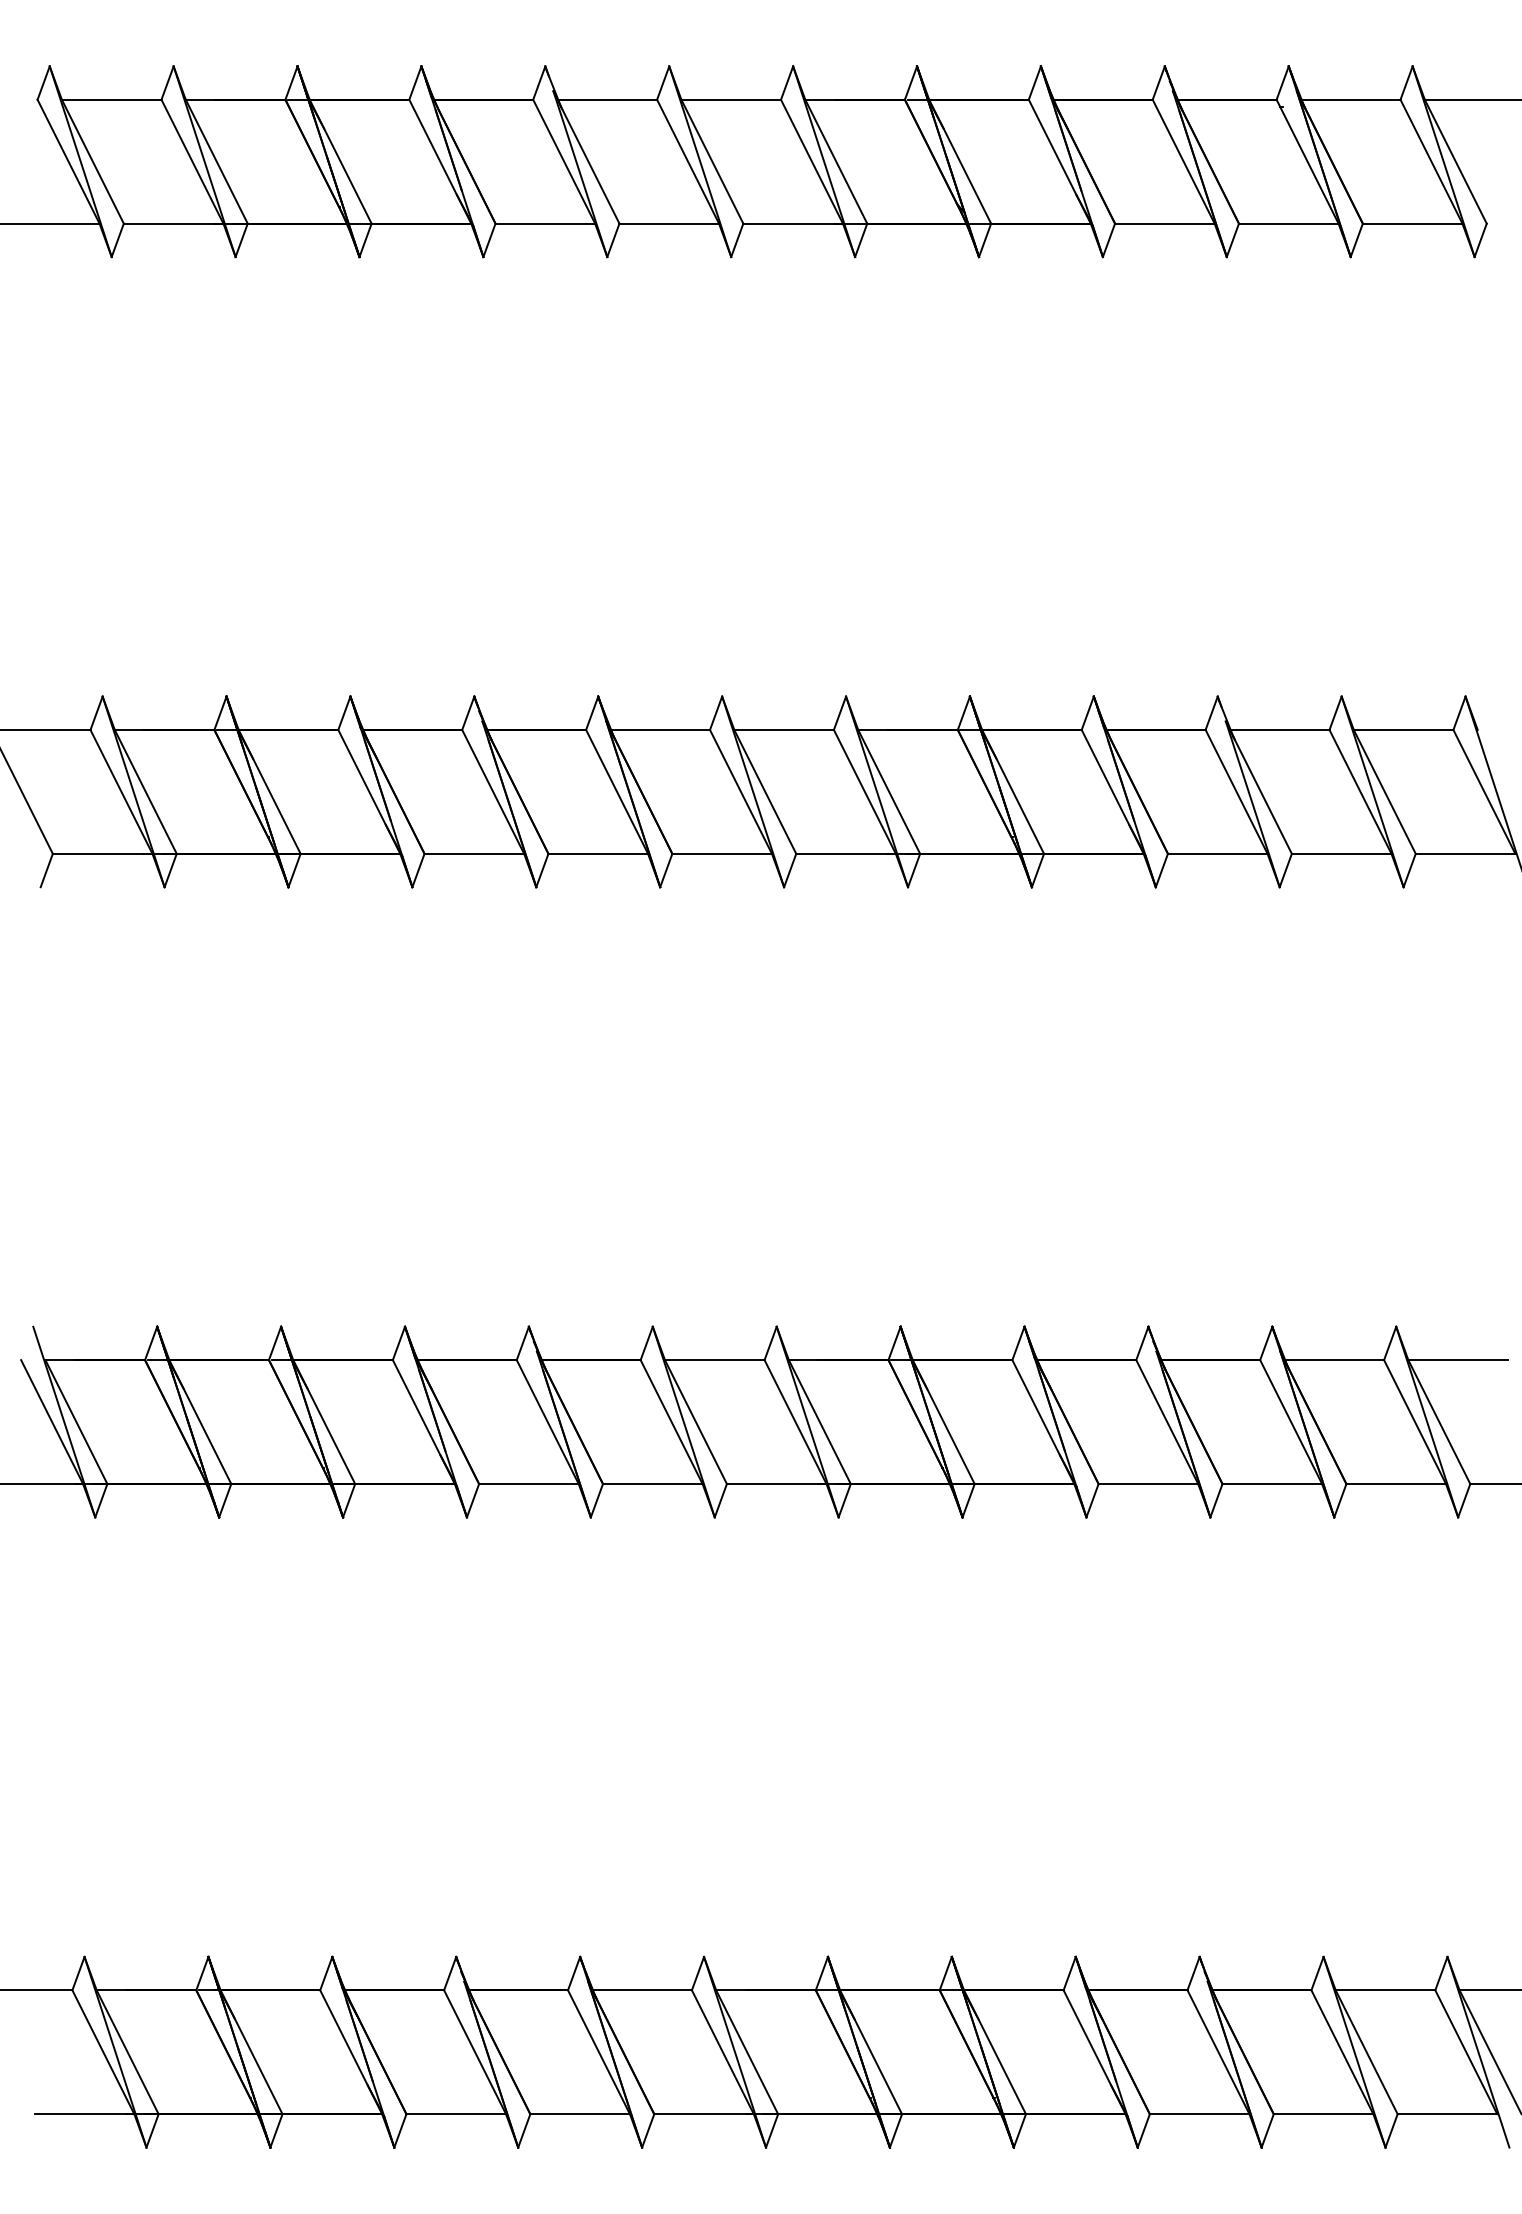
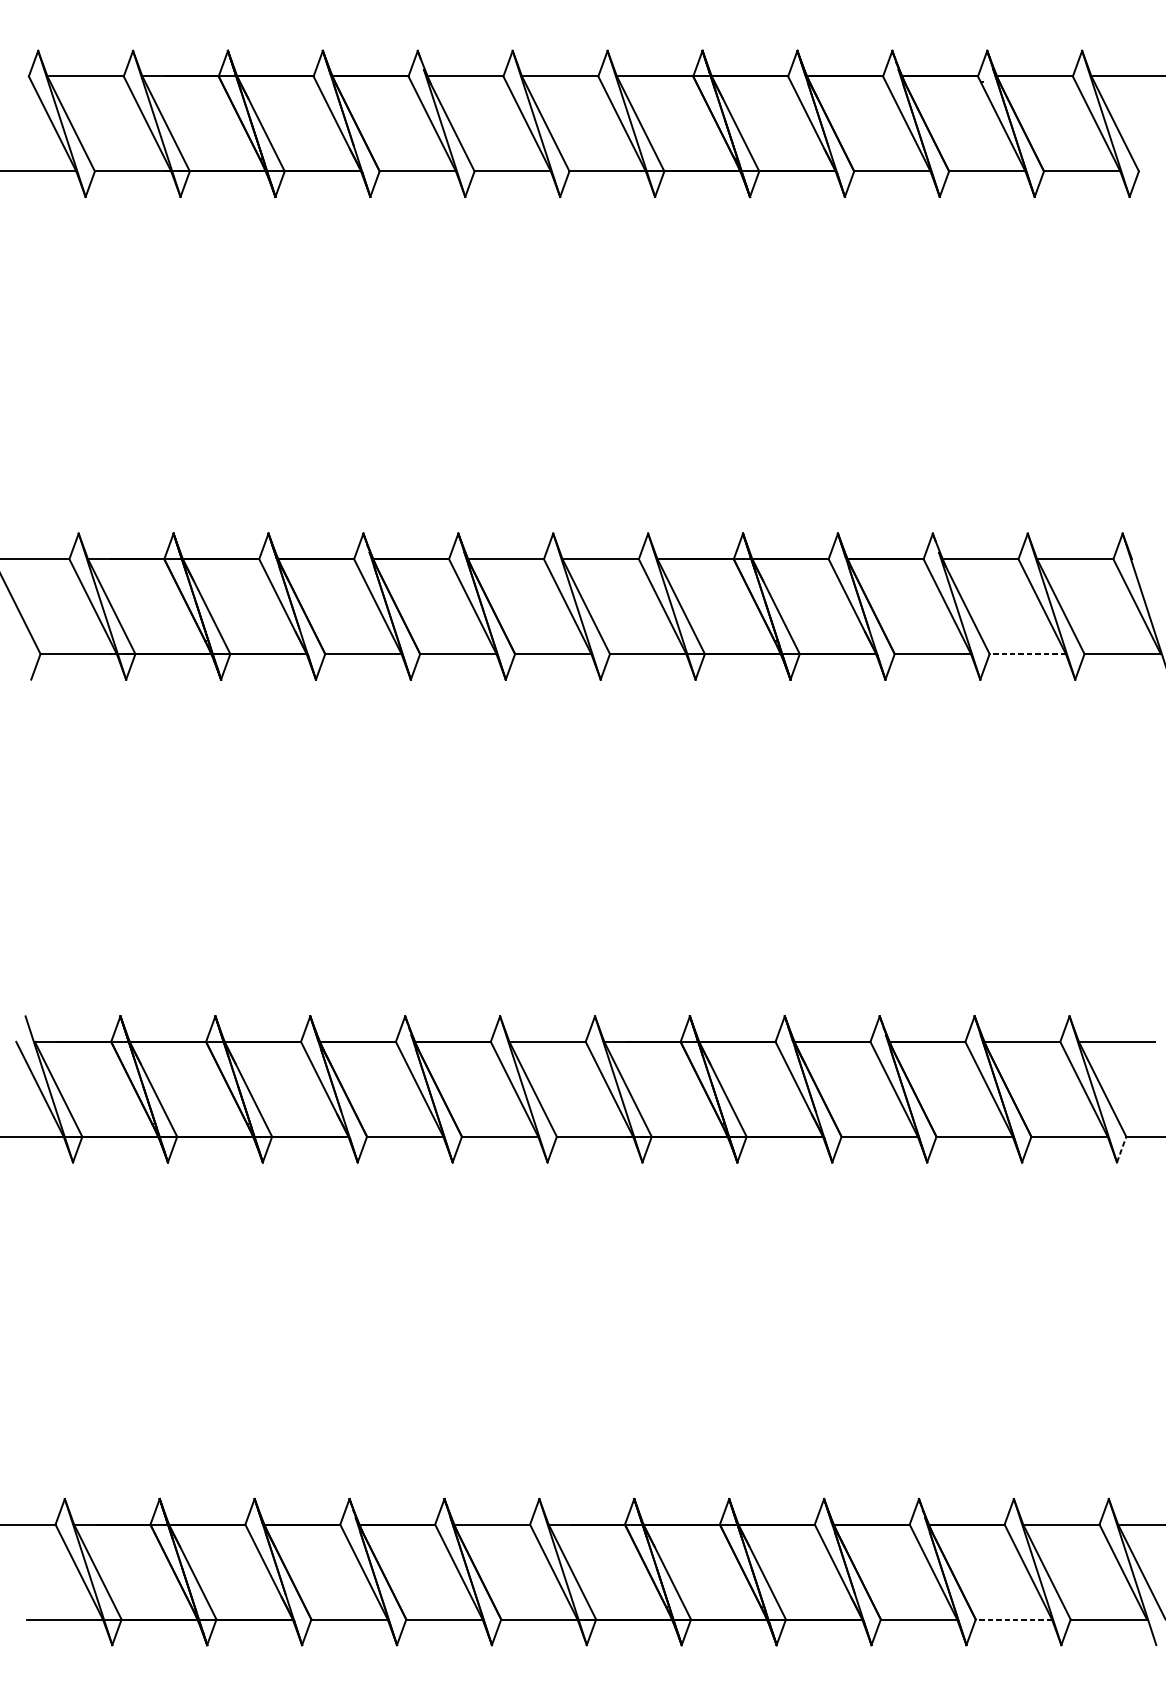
line: (1341, 853) -> (1027, 653), solid -> dashed
line: (1464, 1500) -> (1121, 1149), solid -> dashed
line: (1323, 2114) -> (1013, 1619), solid -> dashed

